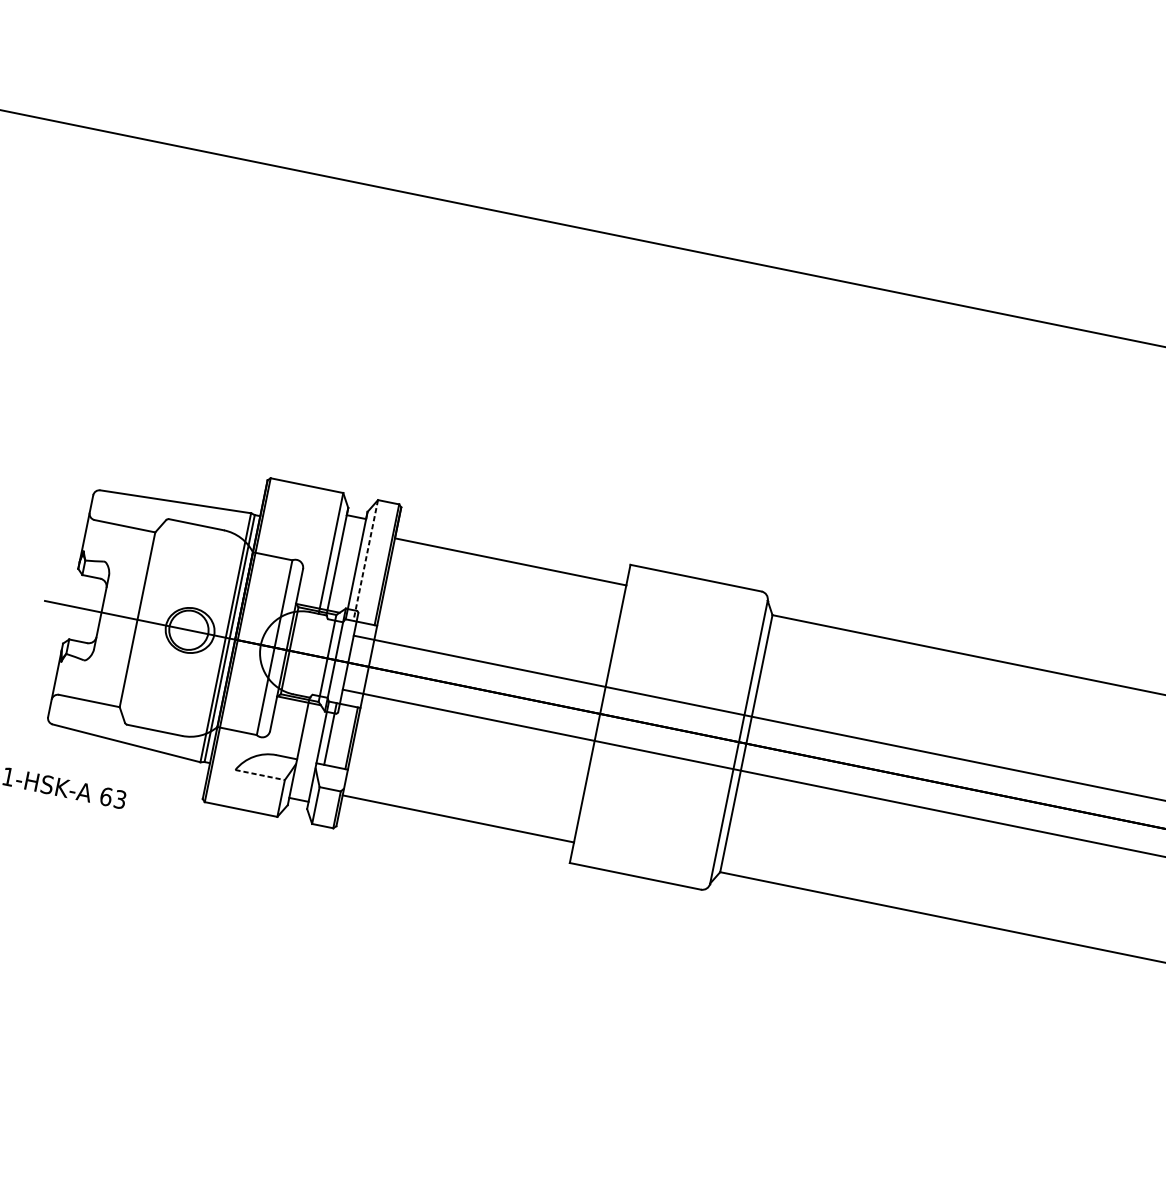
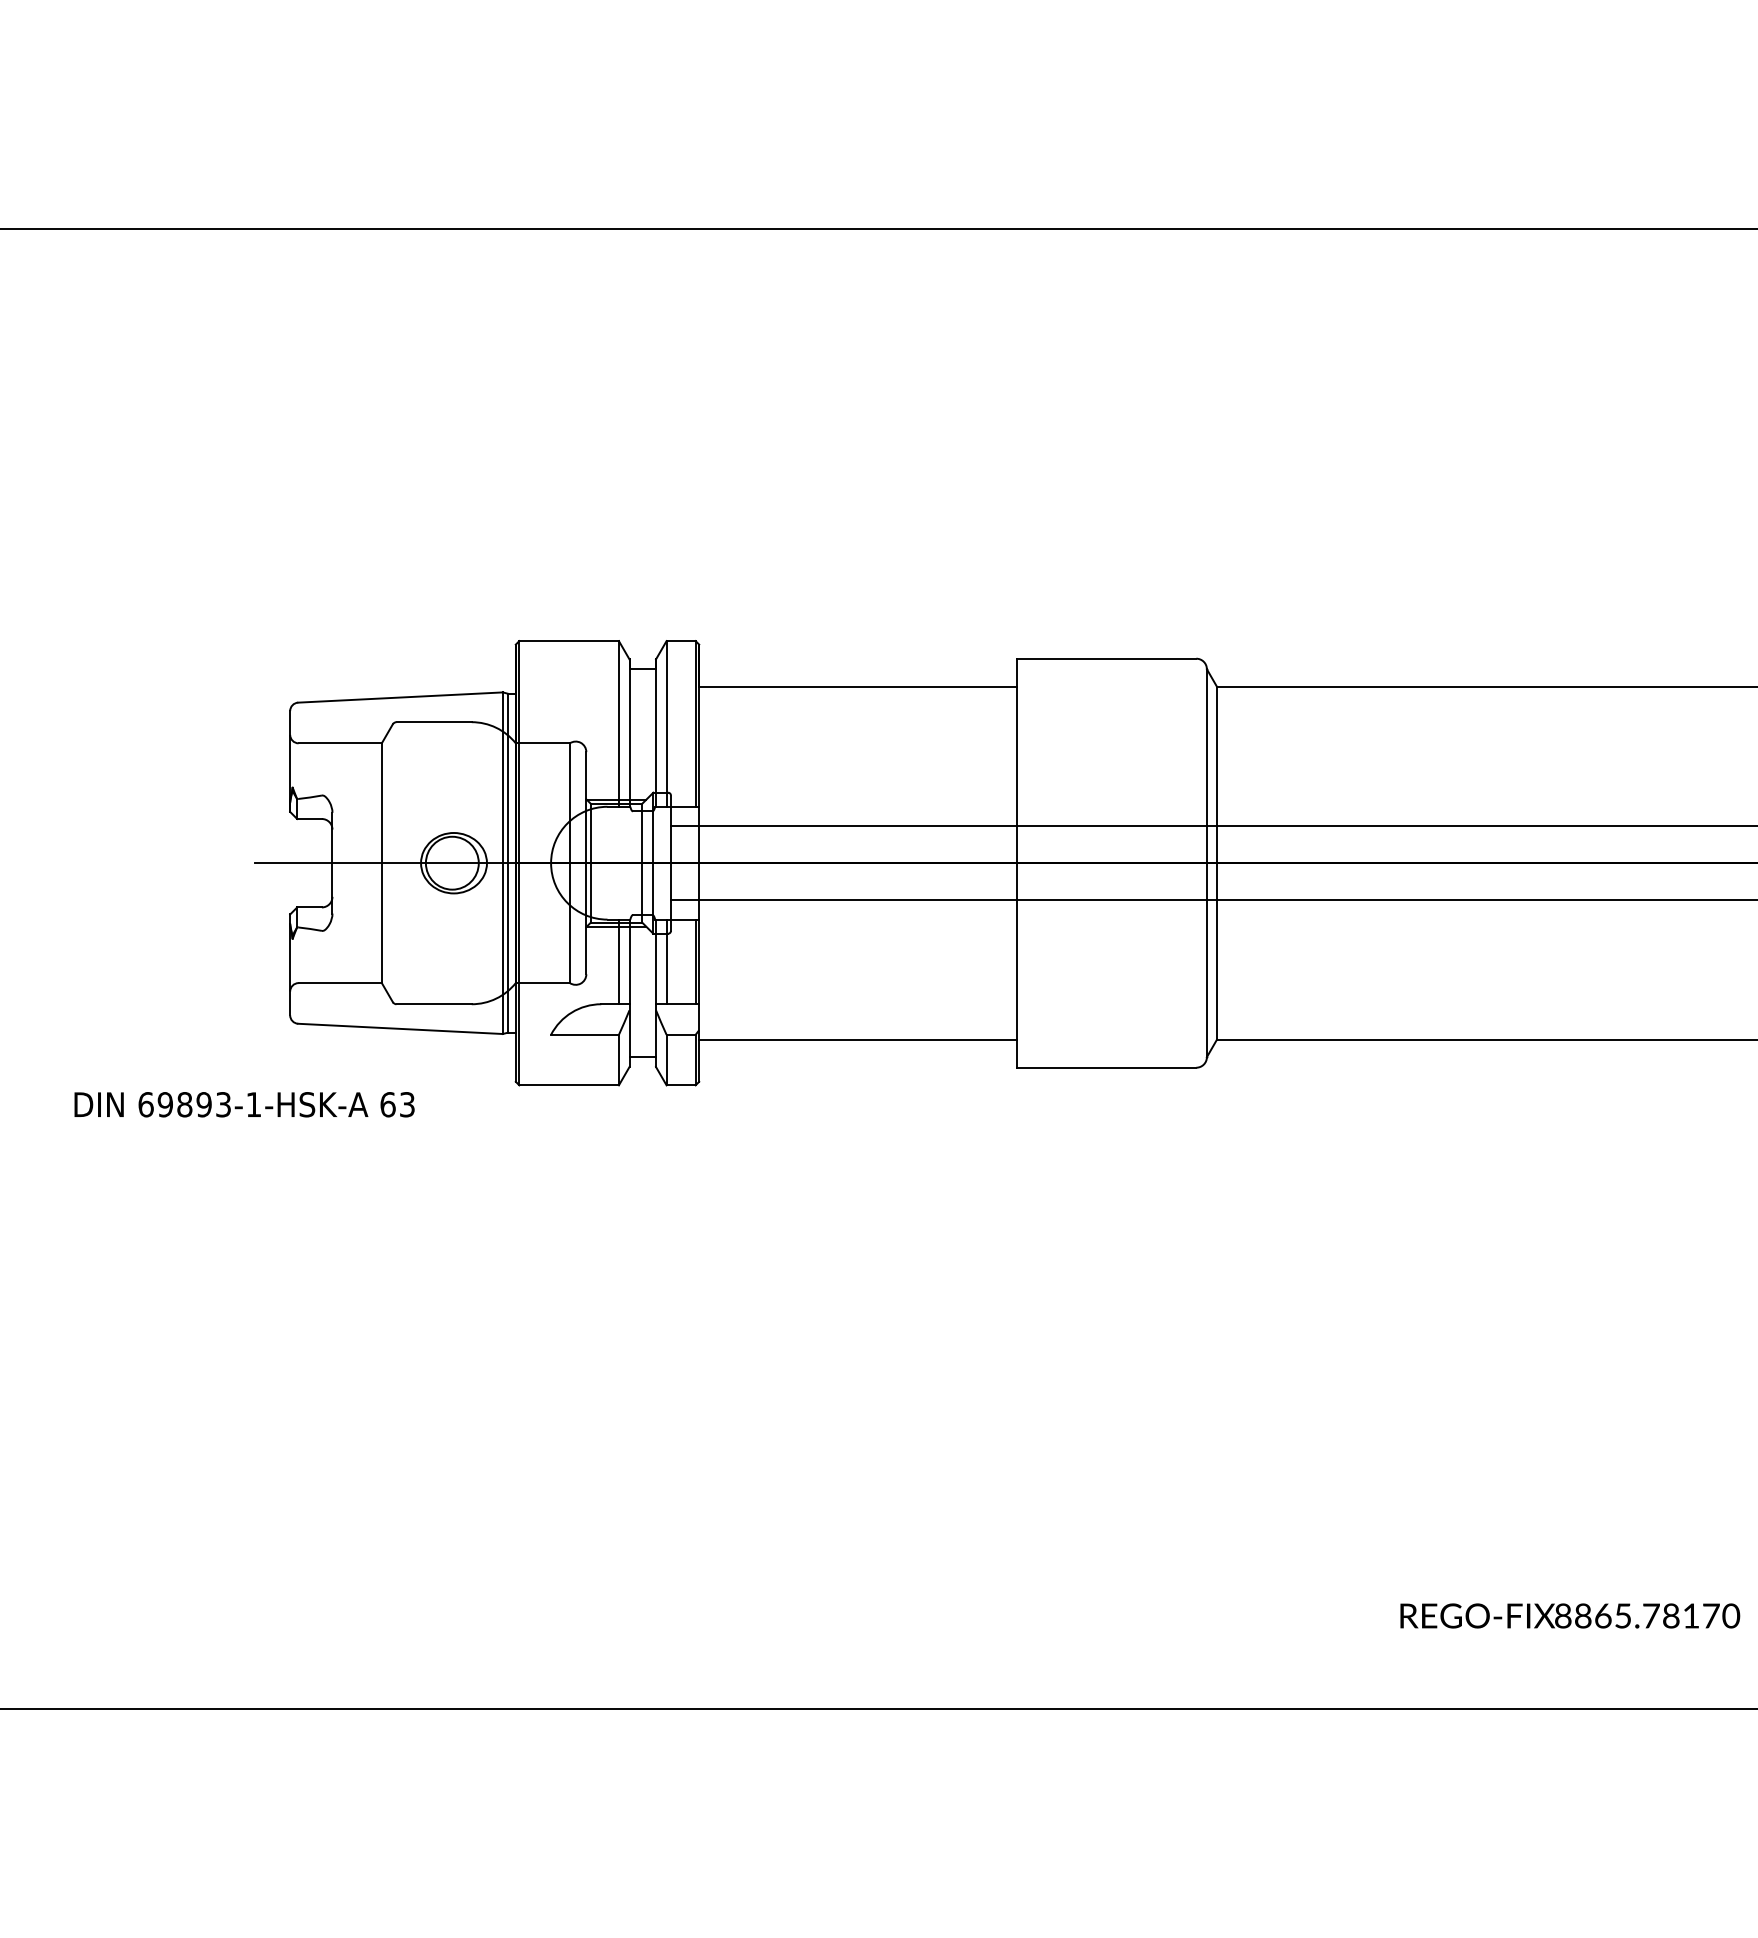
line: (365, 560) -> (666, 723), dashed -> solid
line: (295, 726) -> (618, 961), added
line: (260, 774) -> (585, 1034), dashed -> solid

